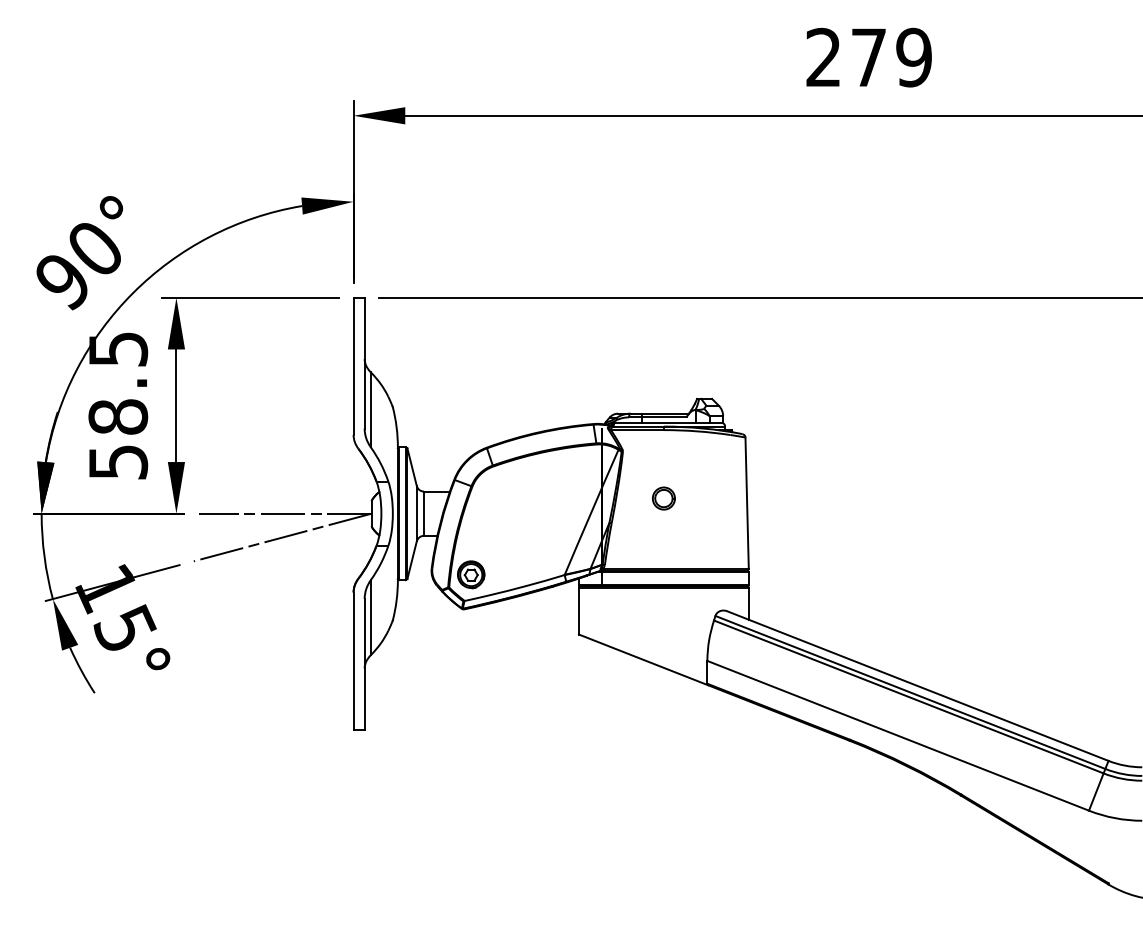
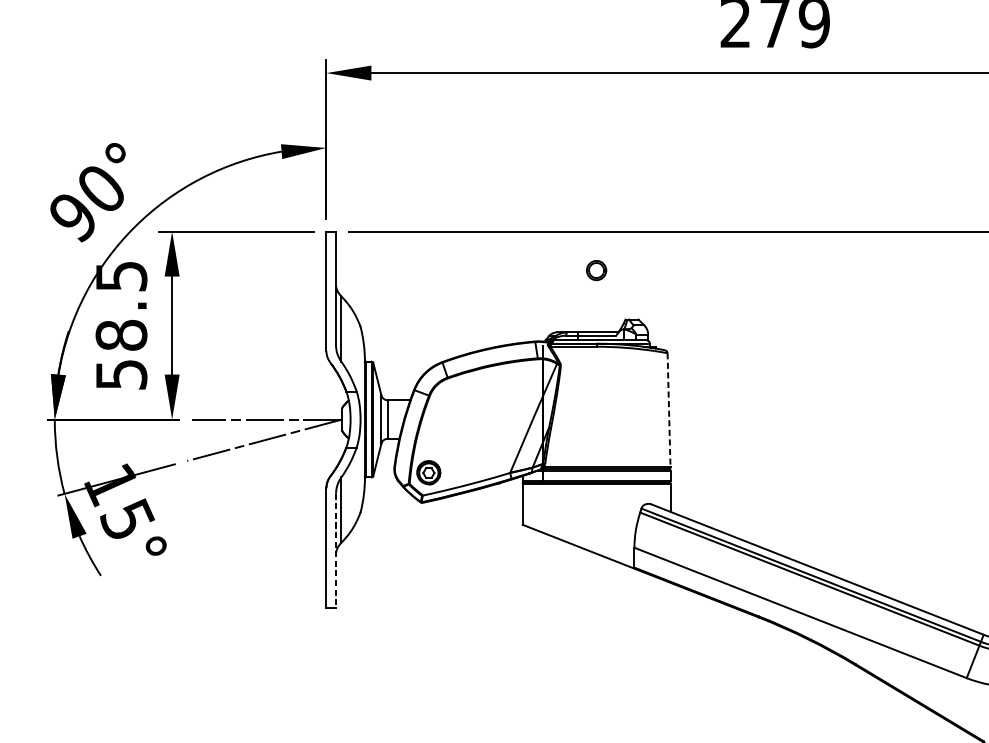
part: (663, 498) -> (596, 270), moved
line: (747, 503) -> (669, 410), solid -> dashed
line: (364, 664) -> (335, 550), solid -> dashed

